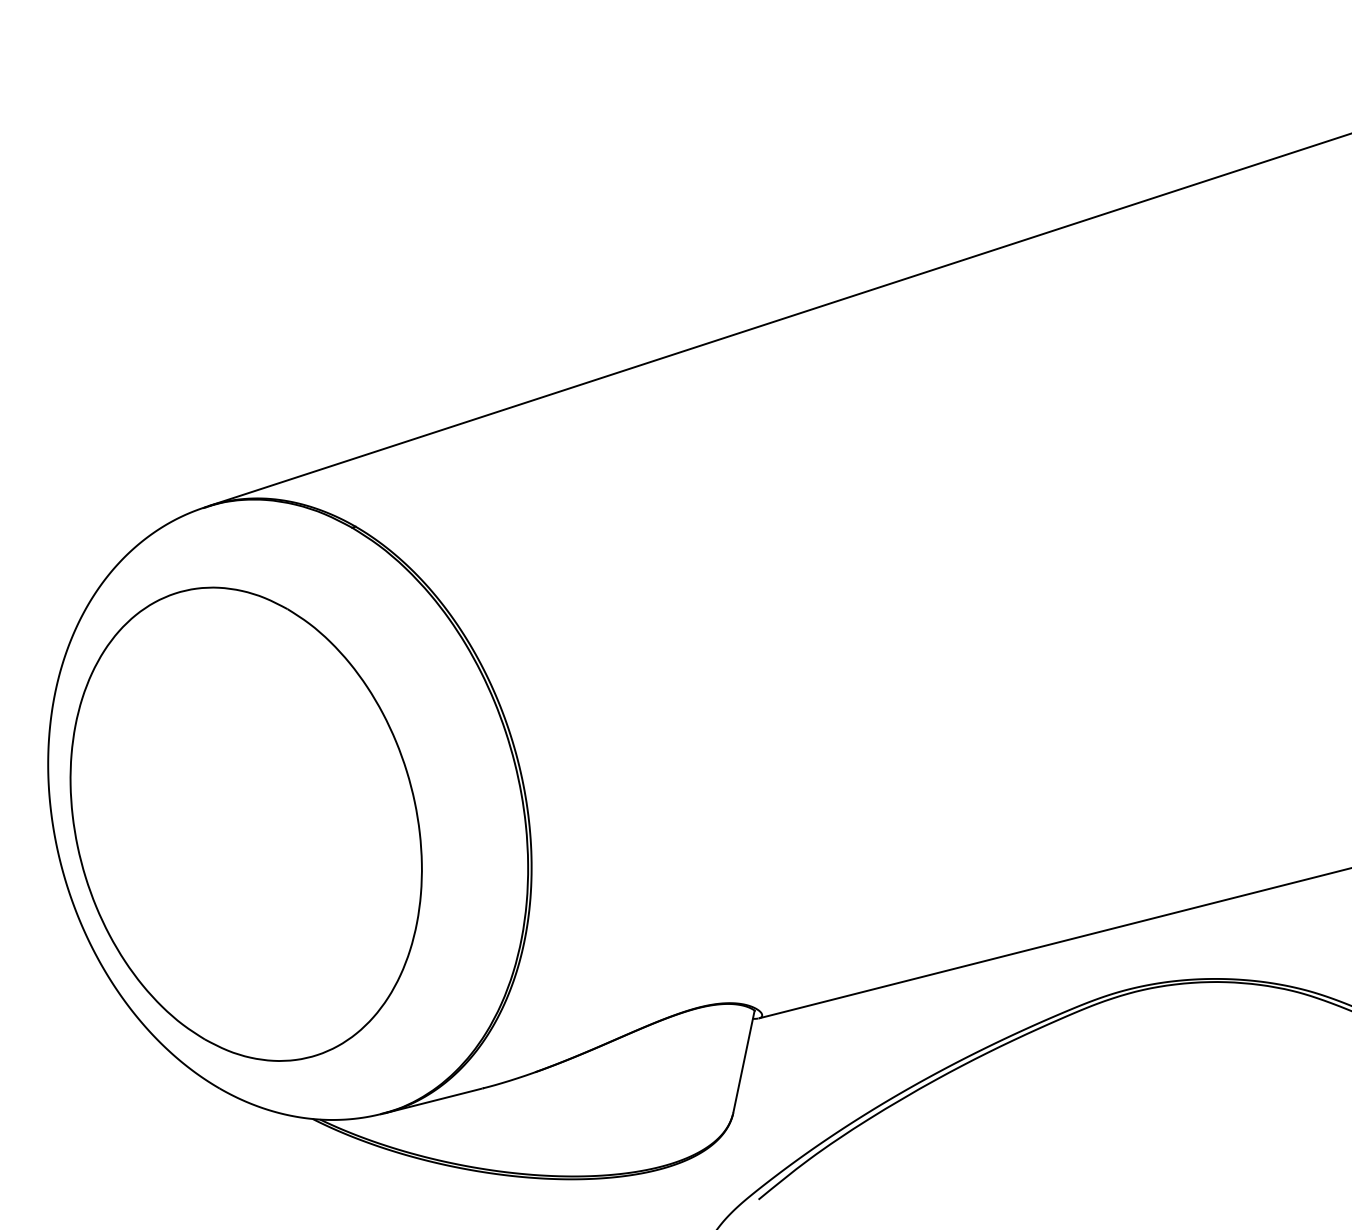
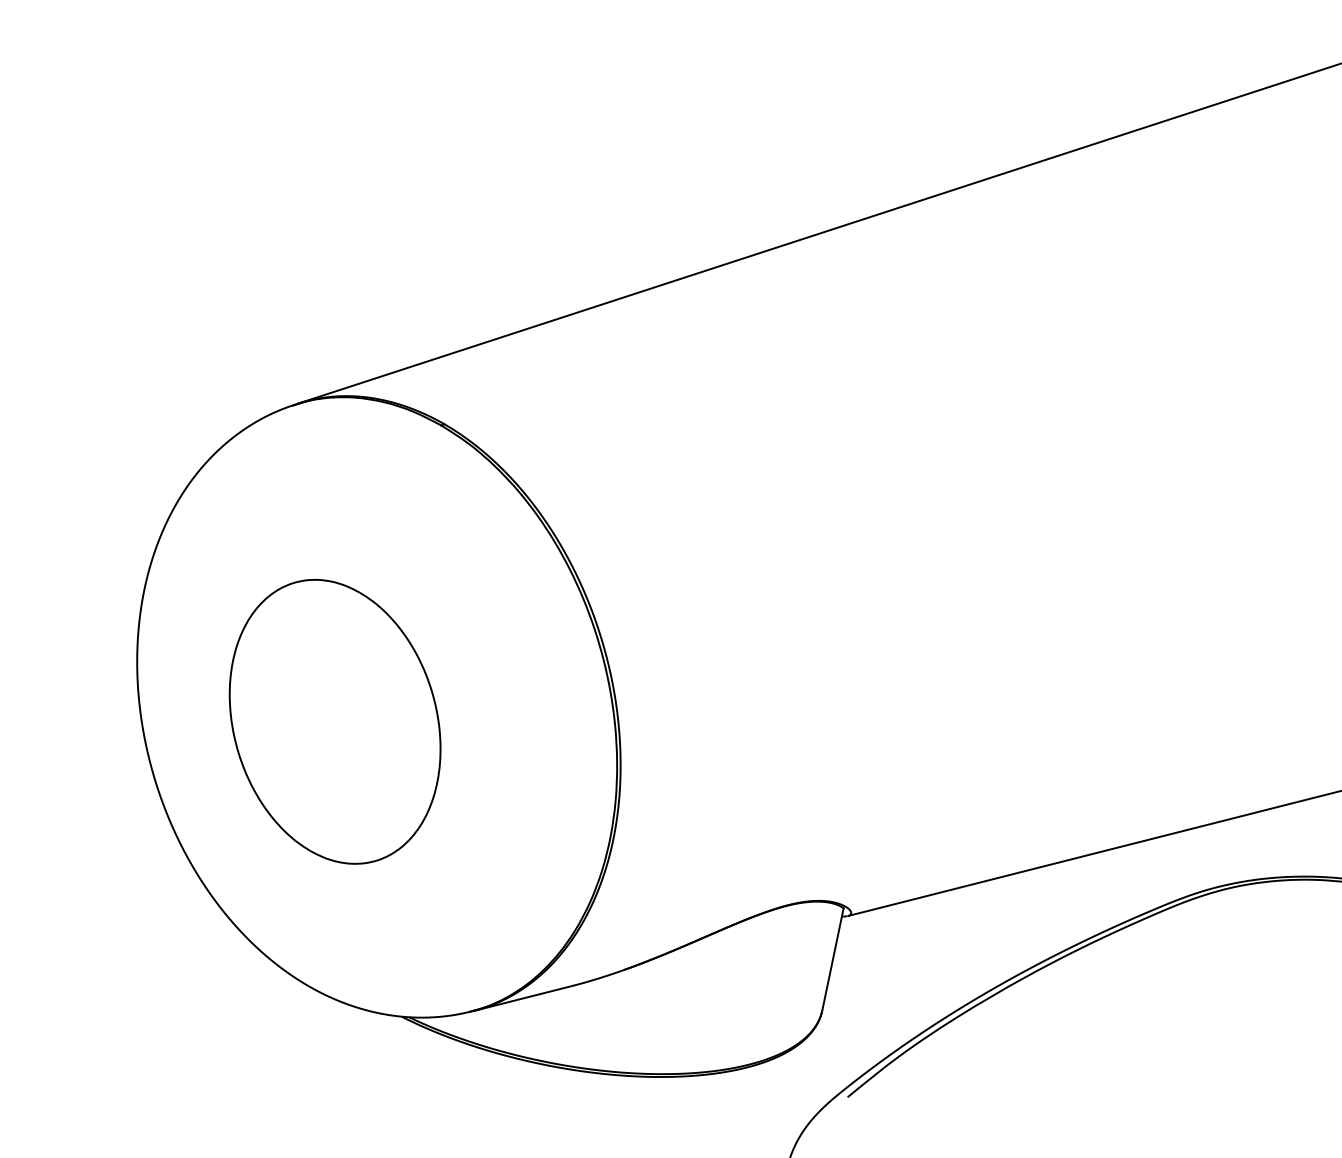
part: (245, 823) -> (334, 721), size x0.6

